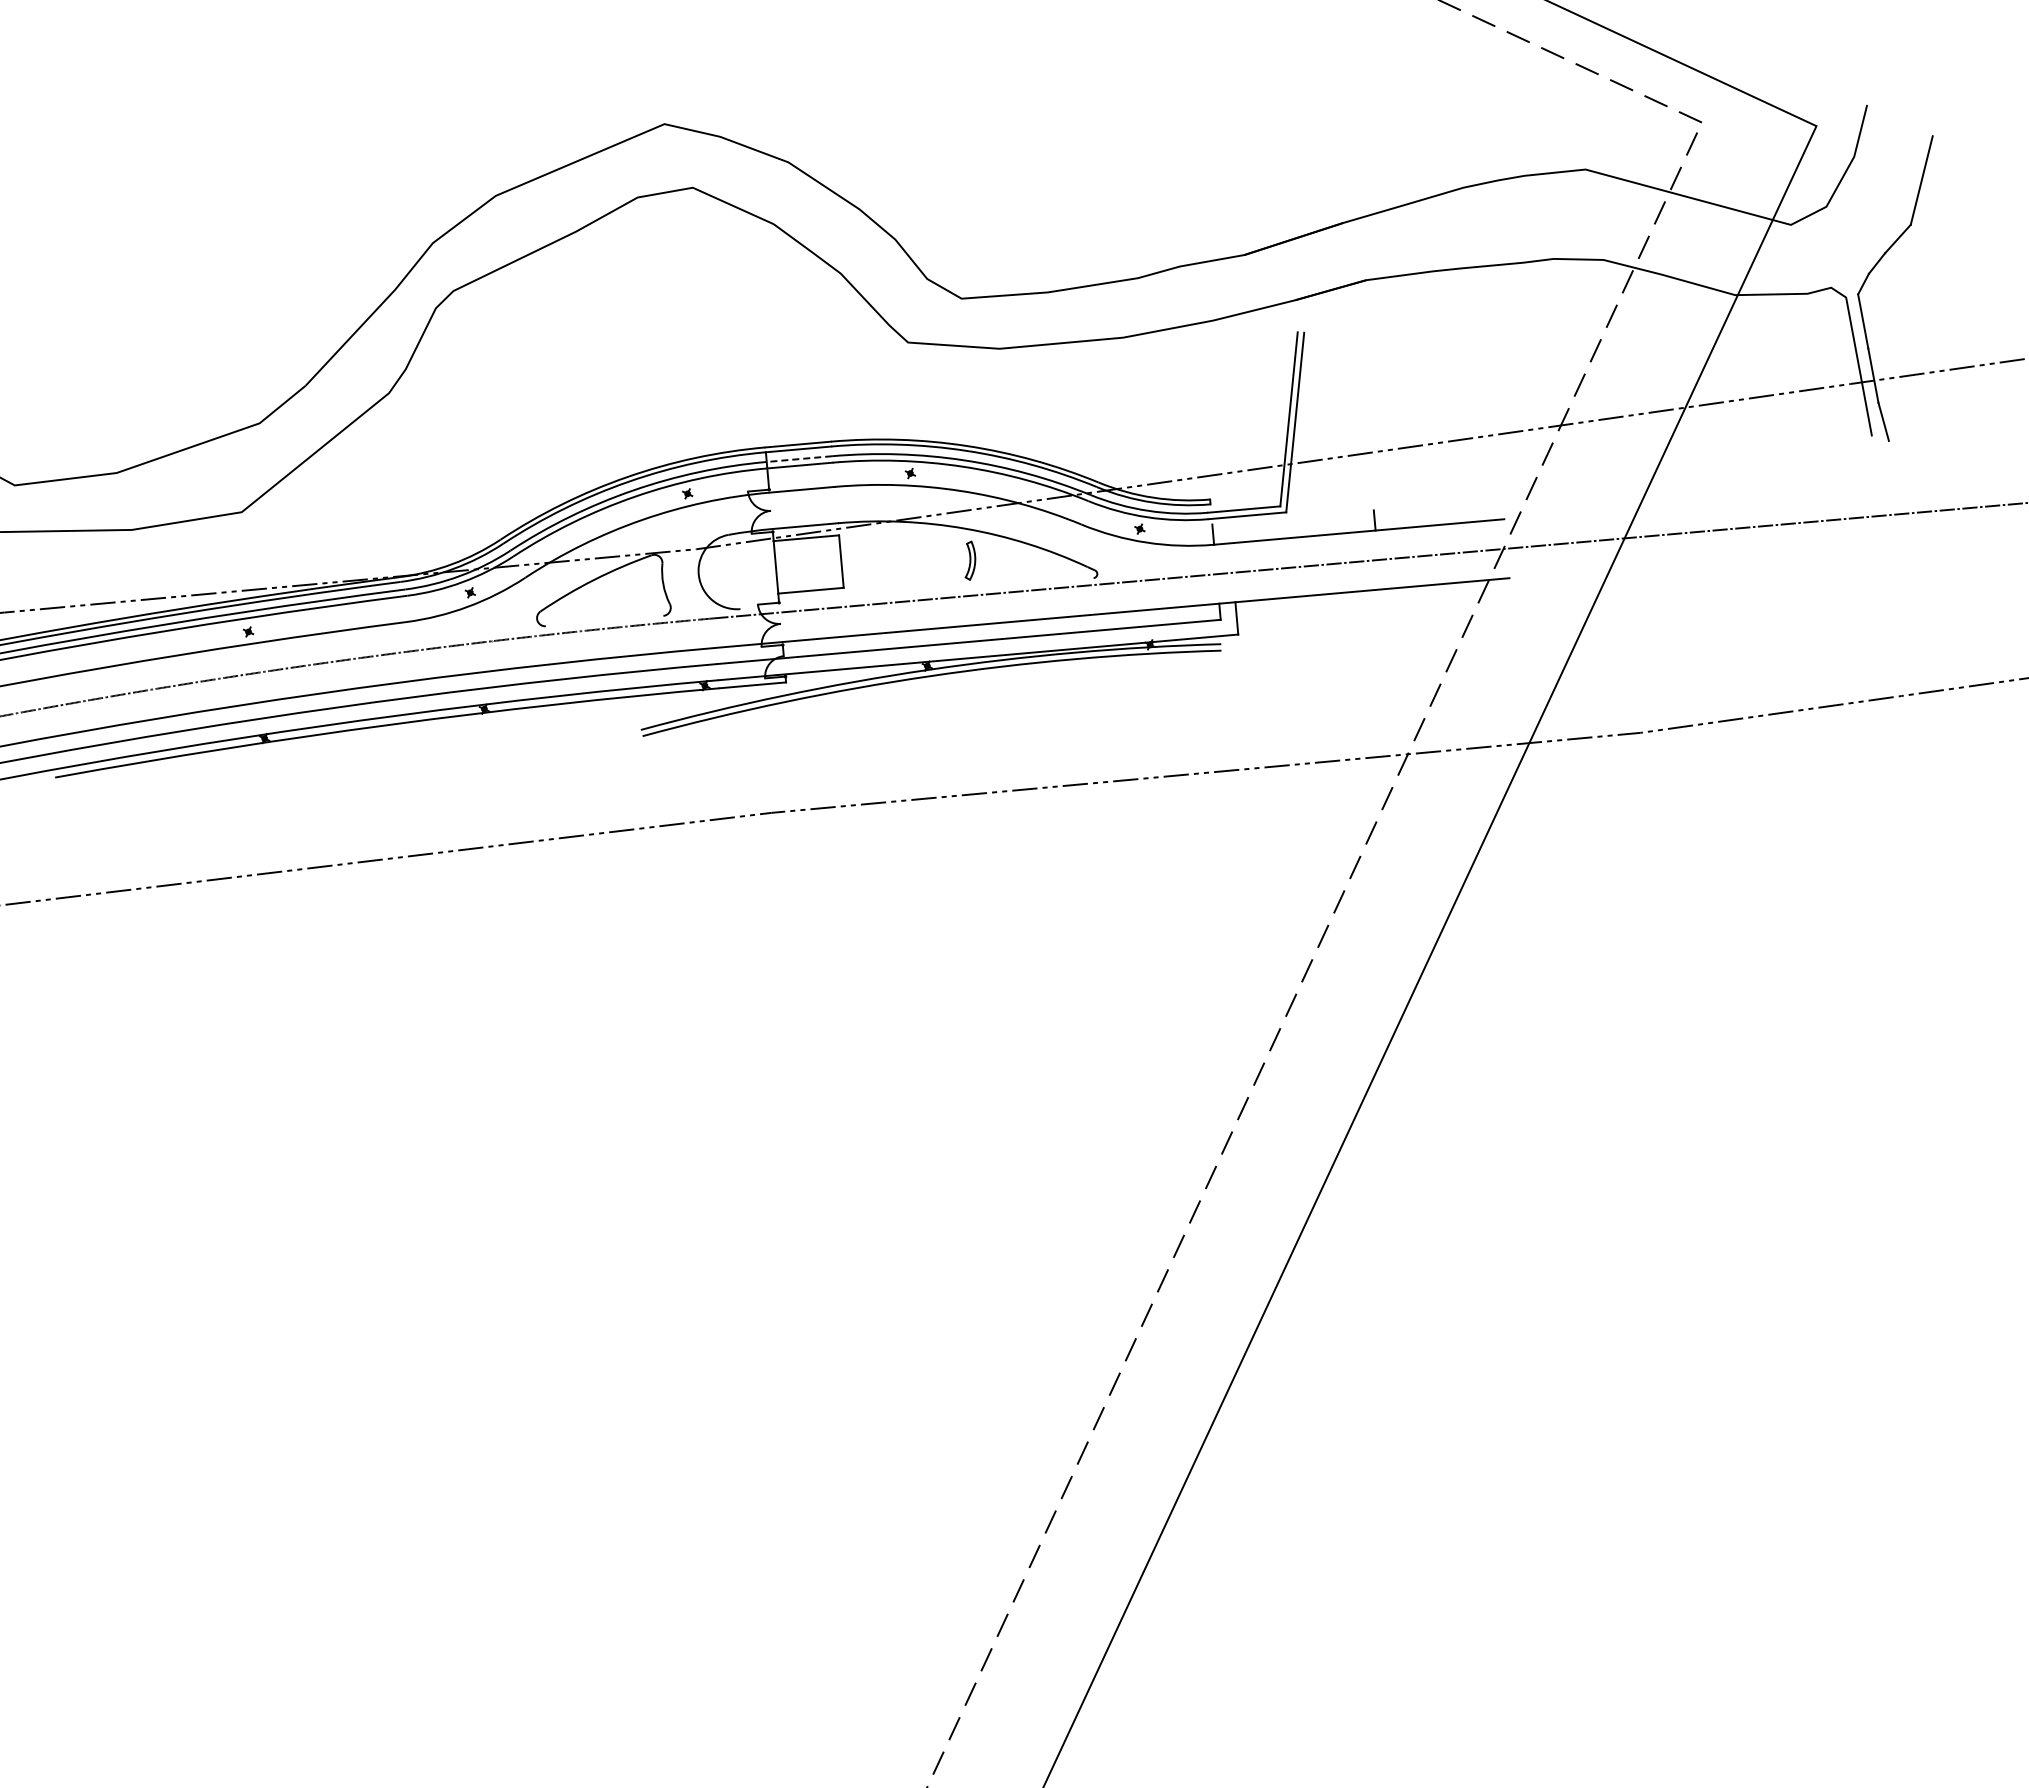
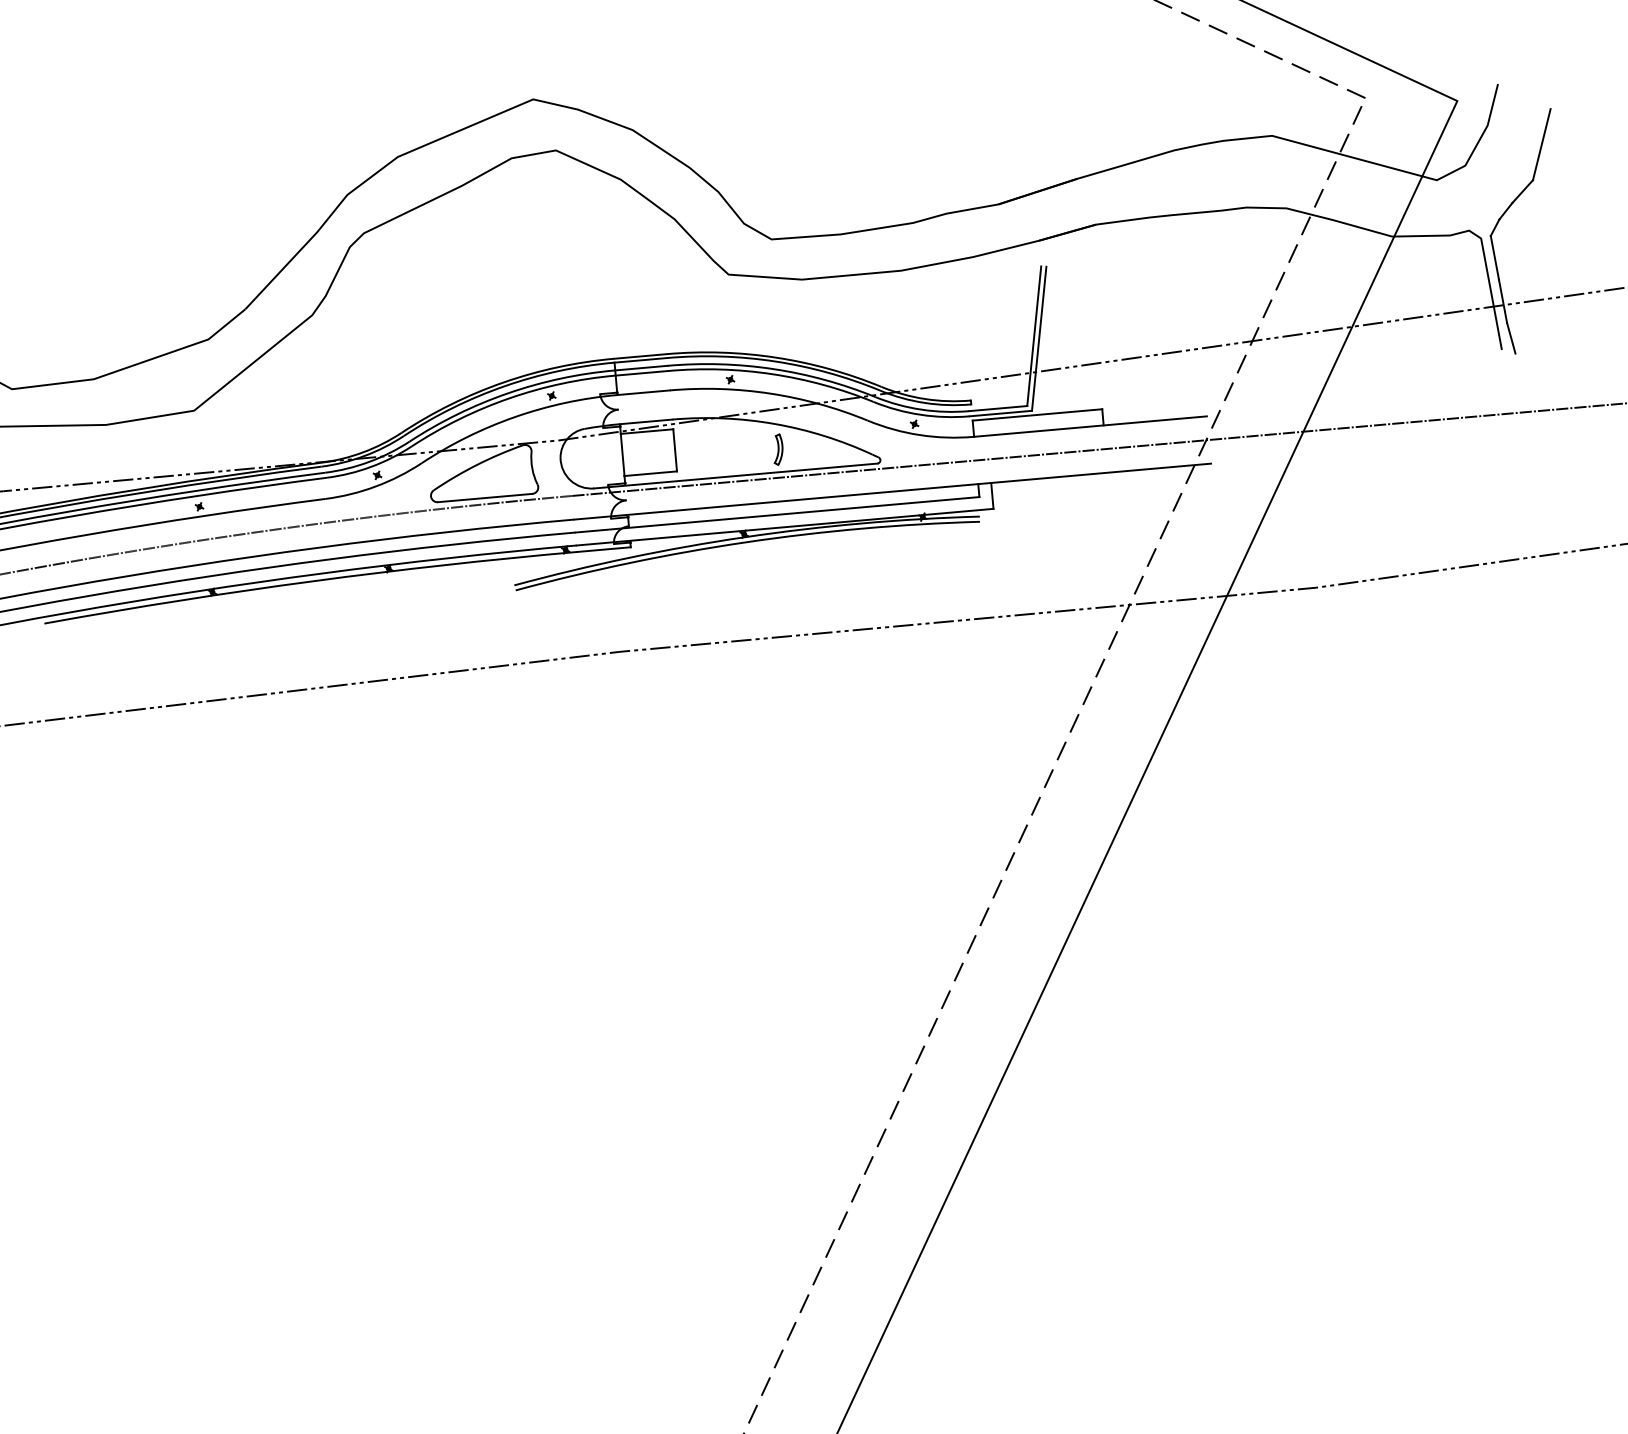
line: (799, 459) -> (641, 368), dashed -> solid
line: (1292, 517) -> (1037, 414), added
line: (916, 593) -> (735, 475), added
line: (604, 620) -> (485, 497), added

